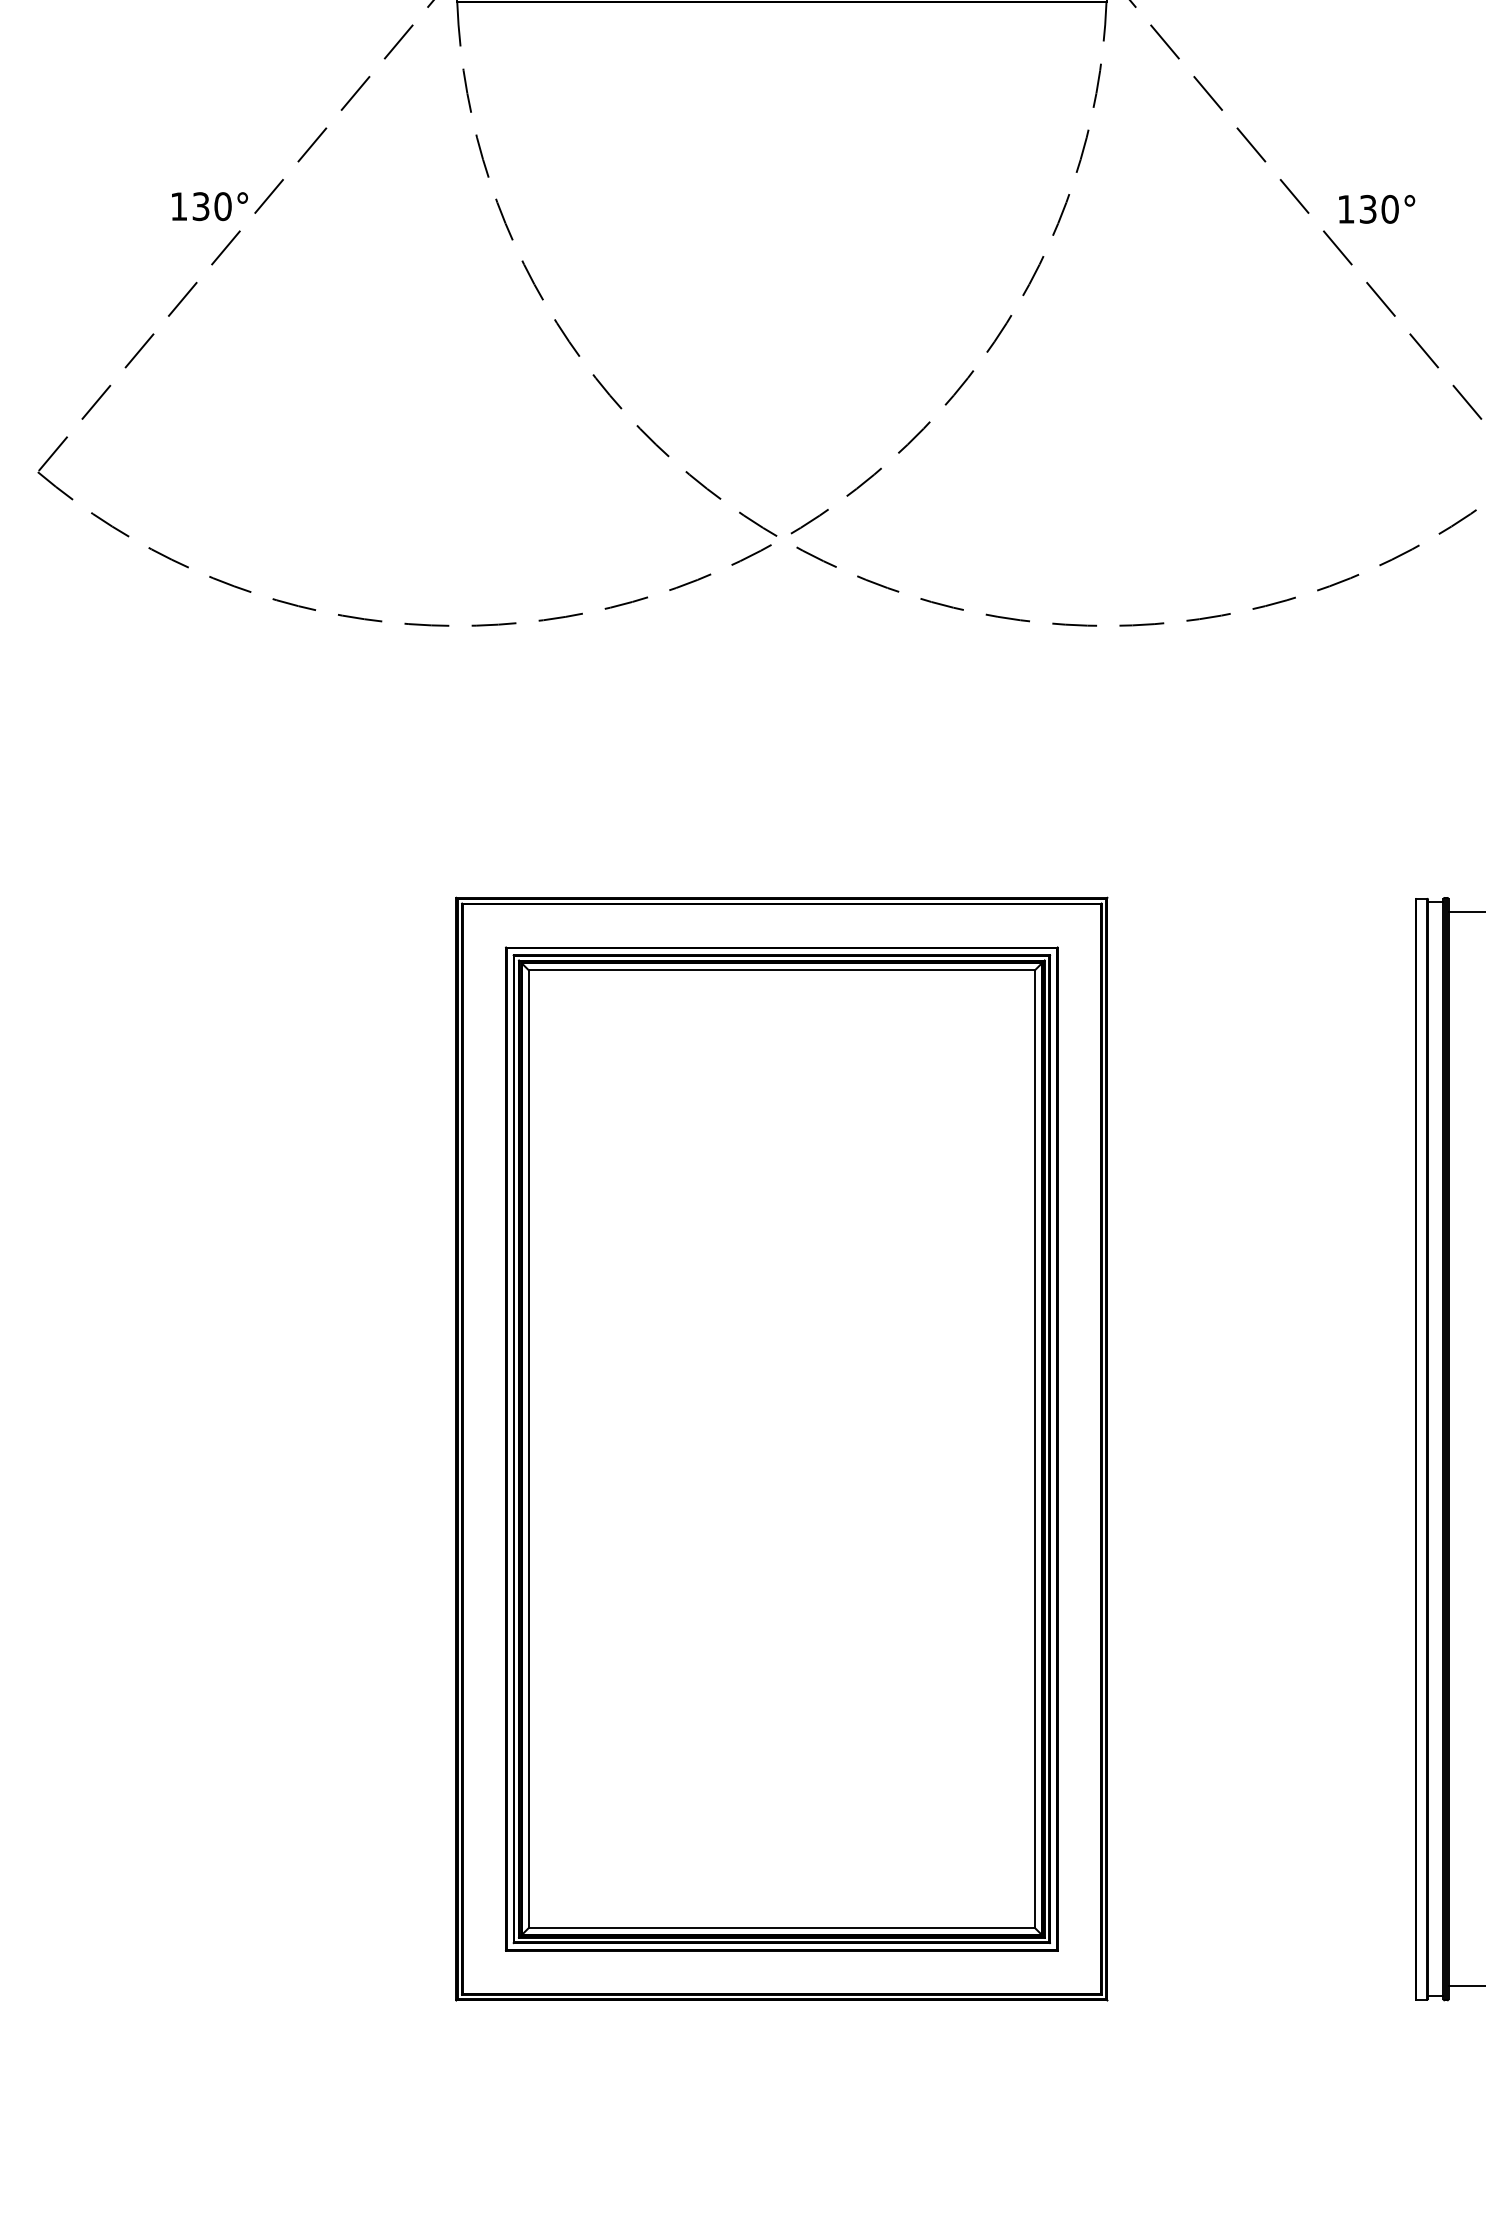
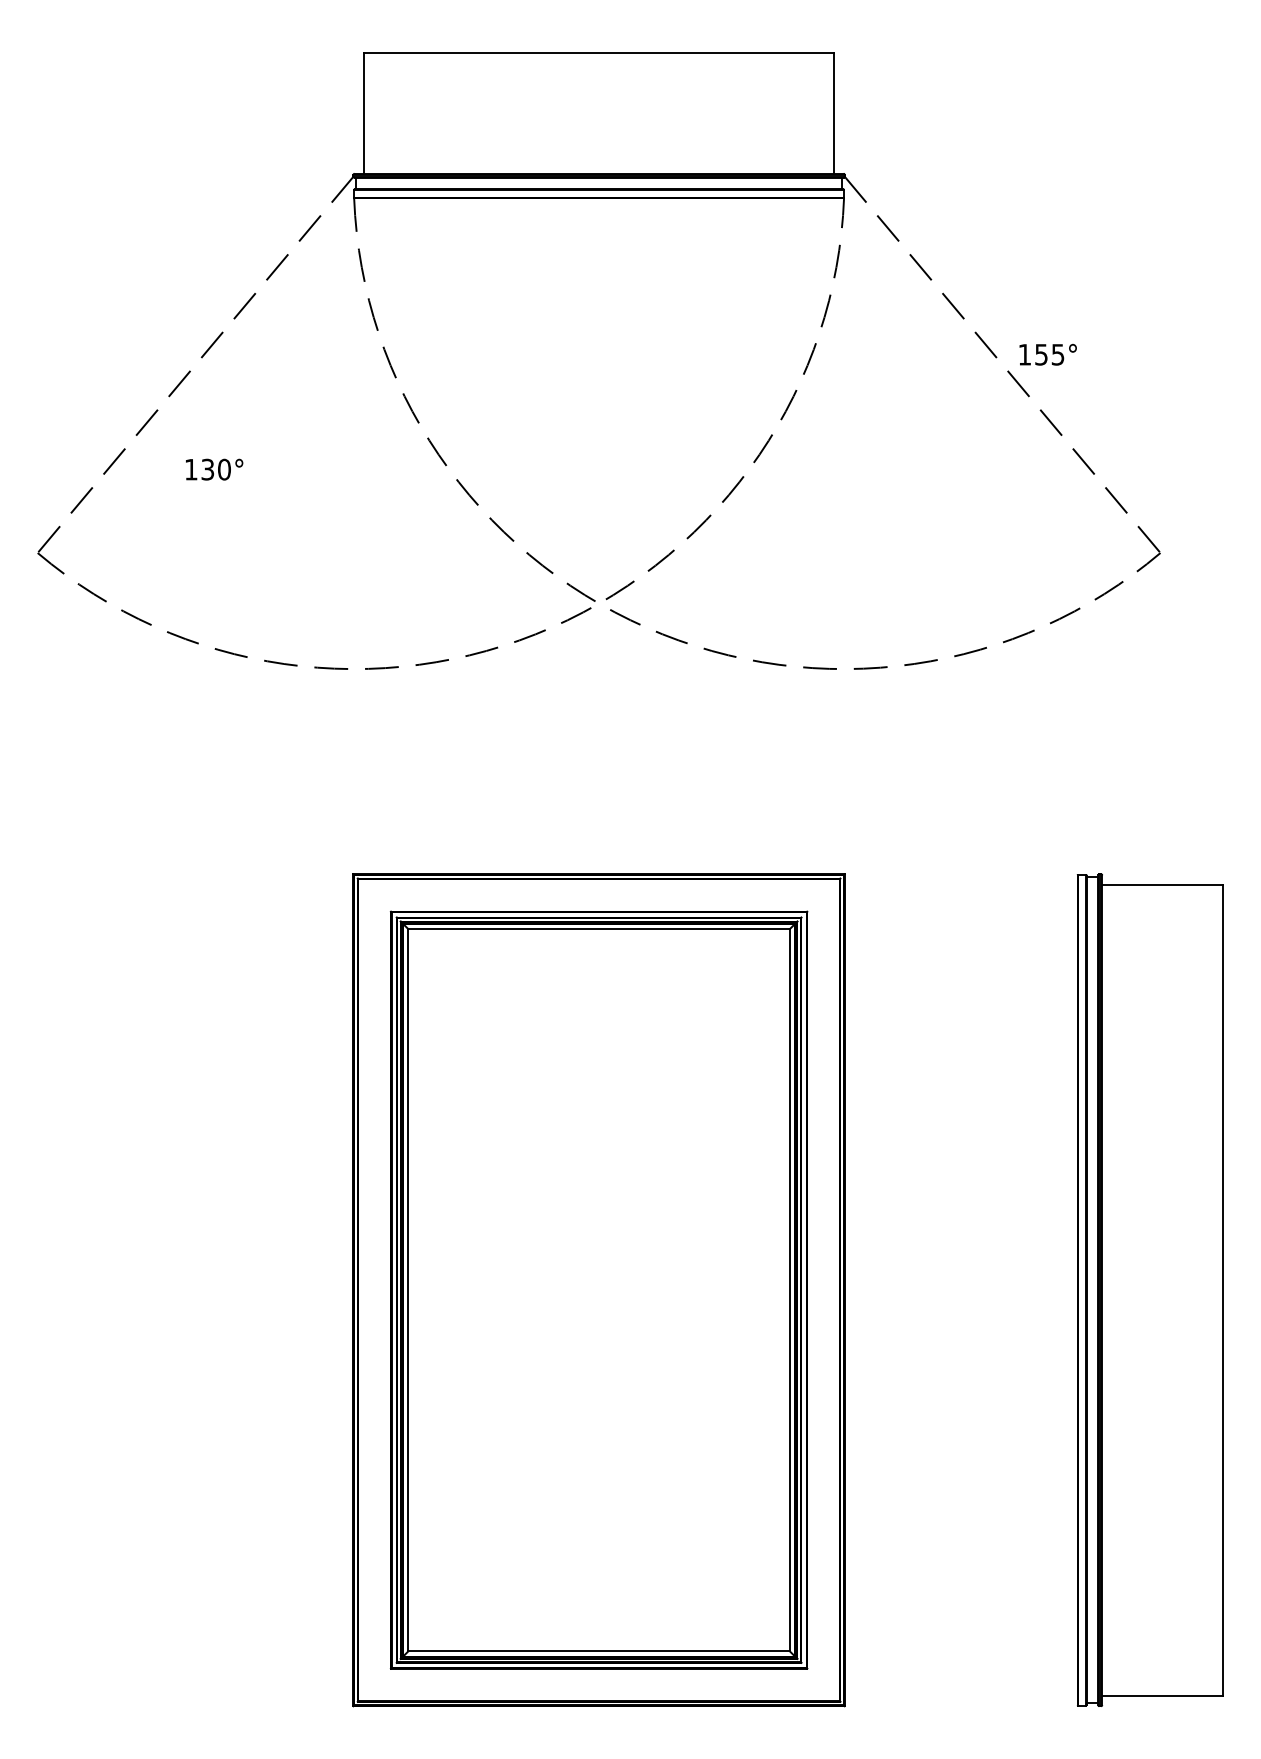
text: (209, 206) -> (214, 469), moved
text: (1378, 209) -> (1049, 354), 130° -> 155°

